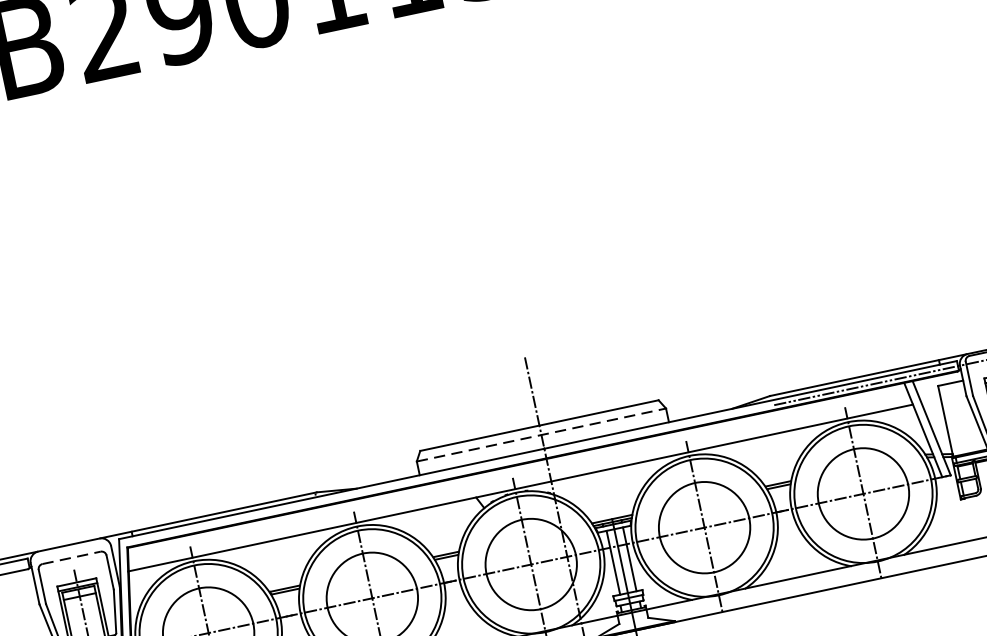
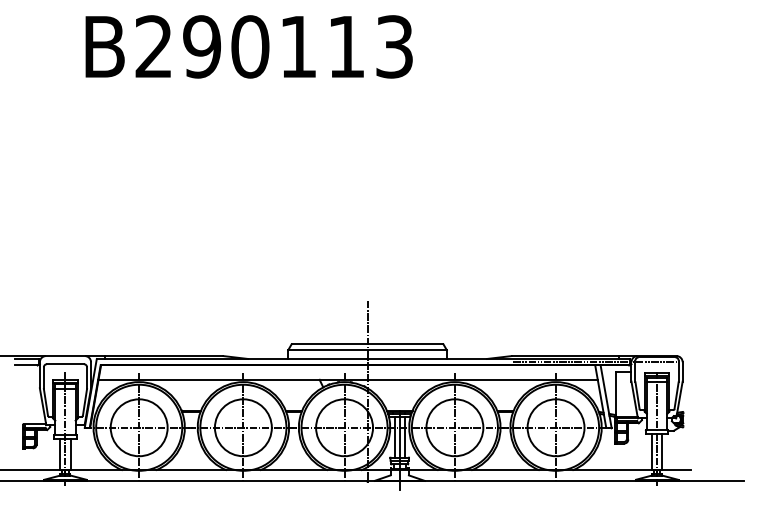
line: (543, 435) -> (368, 350), dashed -> solid
line: (71, 558) -> (65, 364), dashed -> solid

